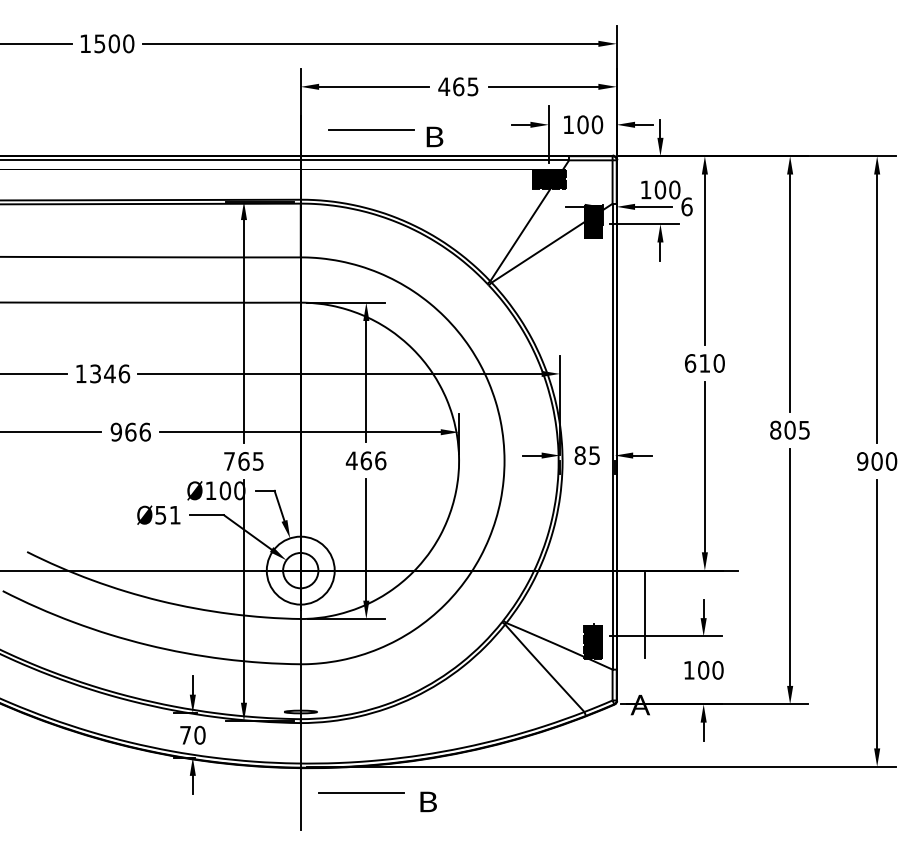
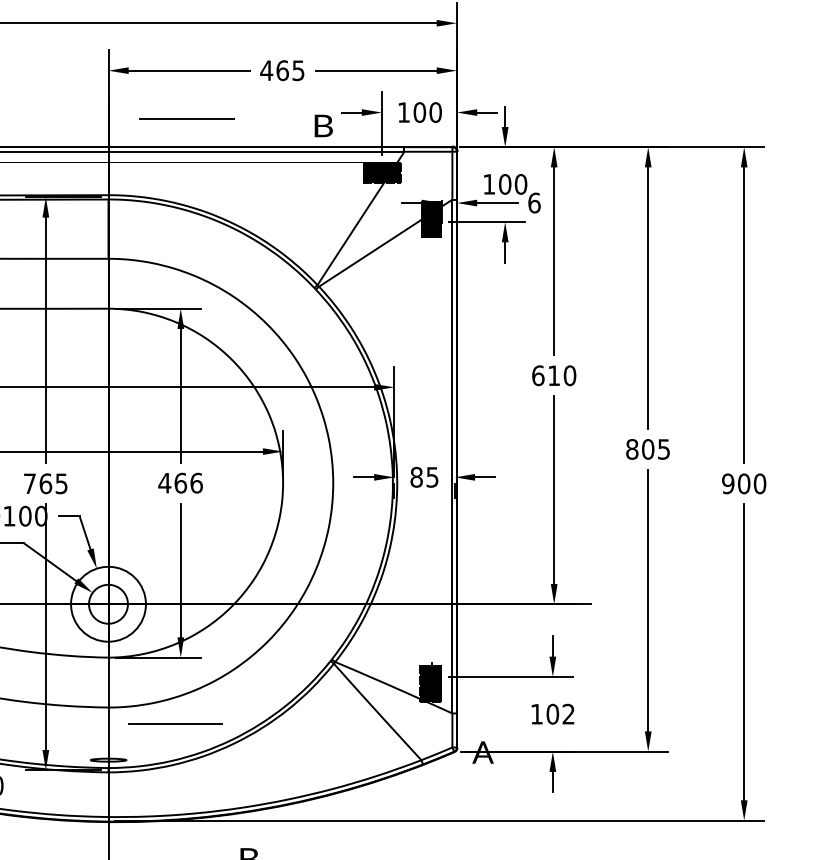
text: (434, 136) -> (323, 125), moved
line: (645, 614) -> (488, 652), removed
text: (717, 670) -> (568, 714), 100 -> 102
line: (361, 792) -> (175, 724), moved

